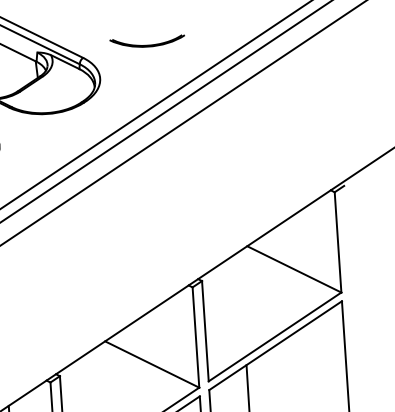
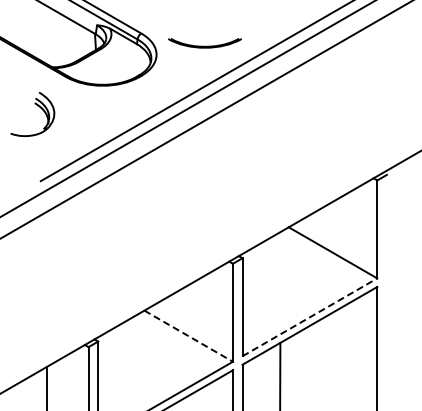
part: (147, 42) -> (204, 43), moved
line: (274, 337) -> (309, 317), solid -> dashed
line: (153, 364) -> (189, 336), solid -> dashed

